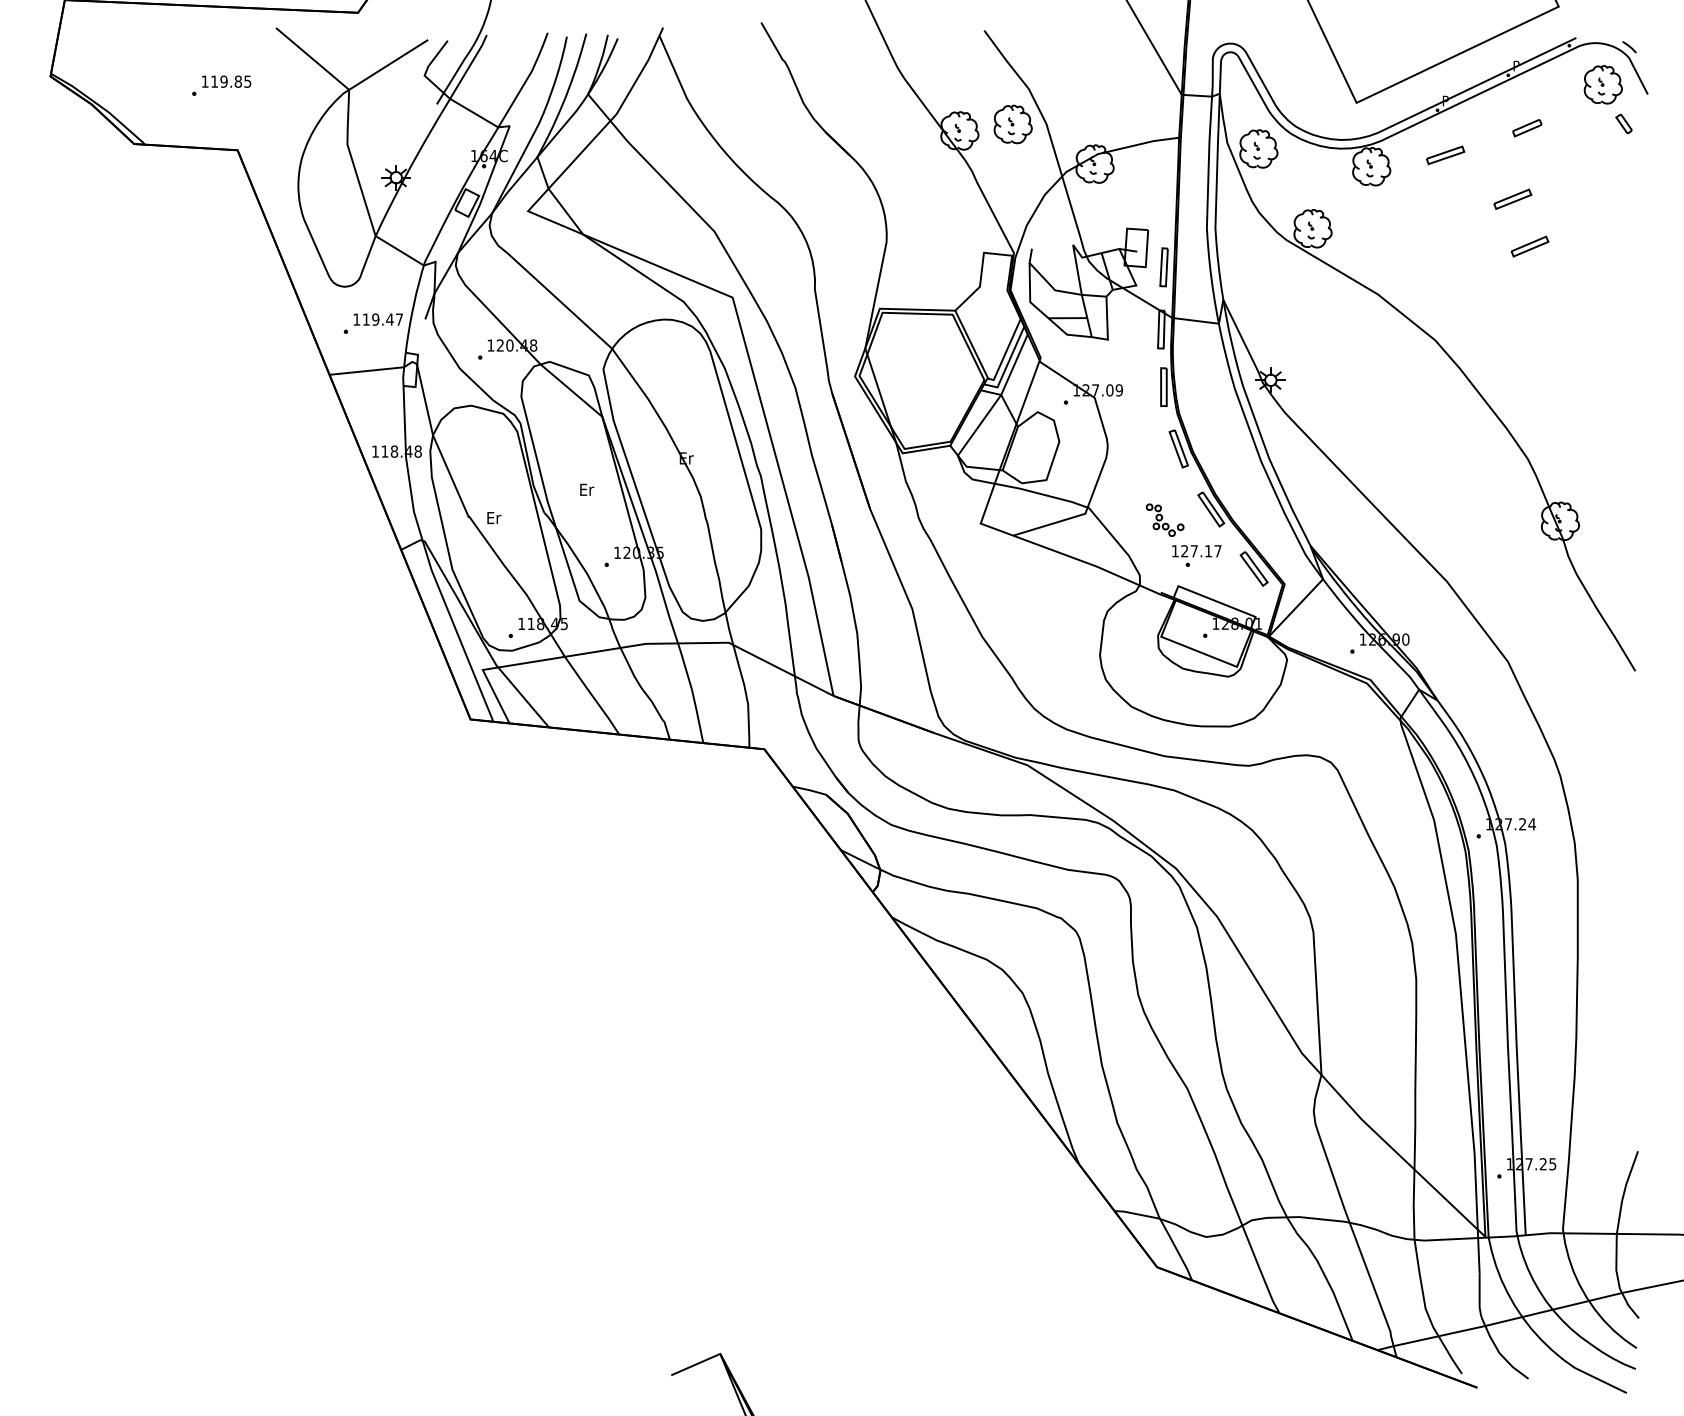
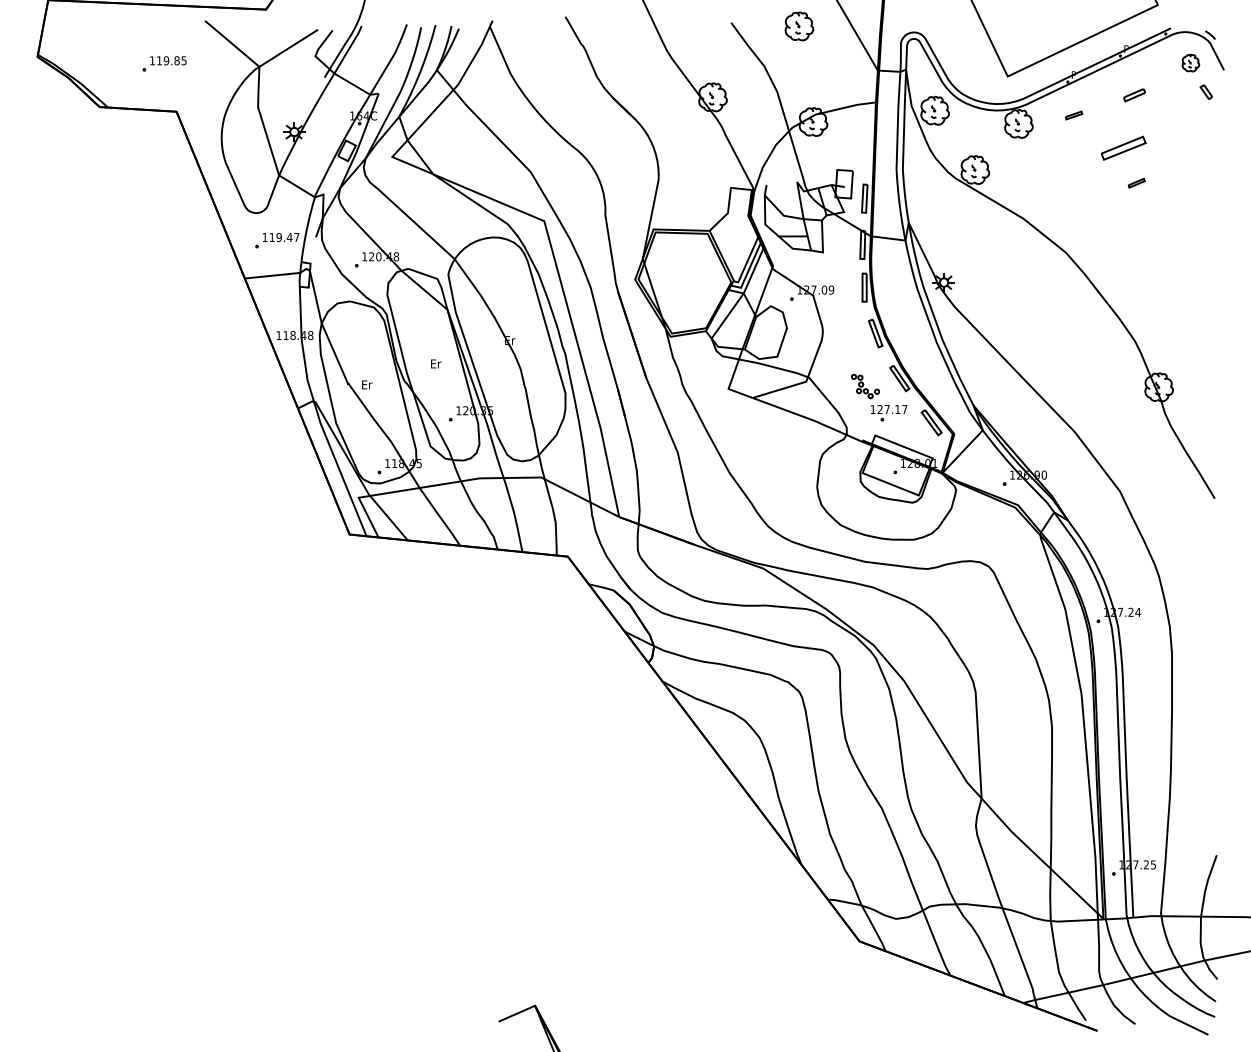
part: (1602, 84) -> (1190, 62), size x0.6
part: (1012, 124) -> (798, 26), moved
part: (1445, 155) -> (1073, 115), size x0.6
part: (1512, 198) -> (1123, 147), size x1.6
part: (1530, 246) -> (1136, 183), size x0.6

